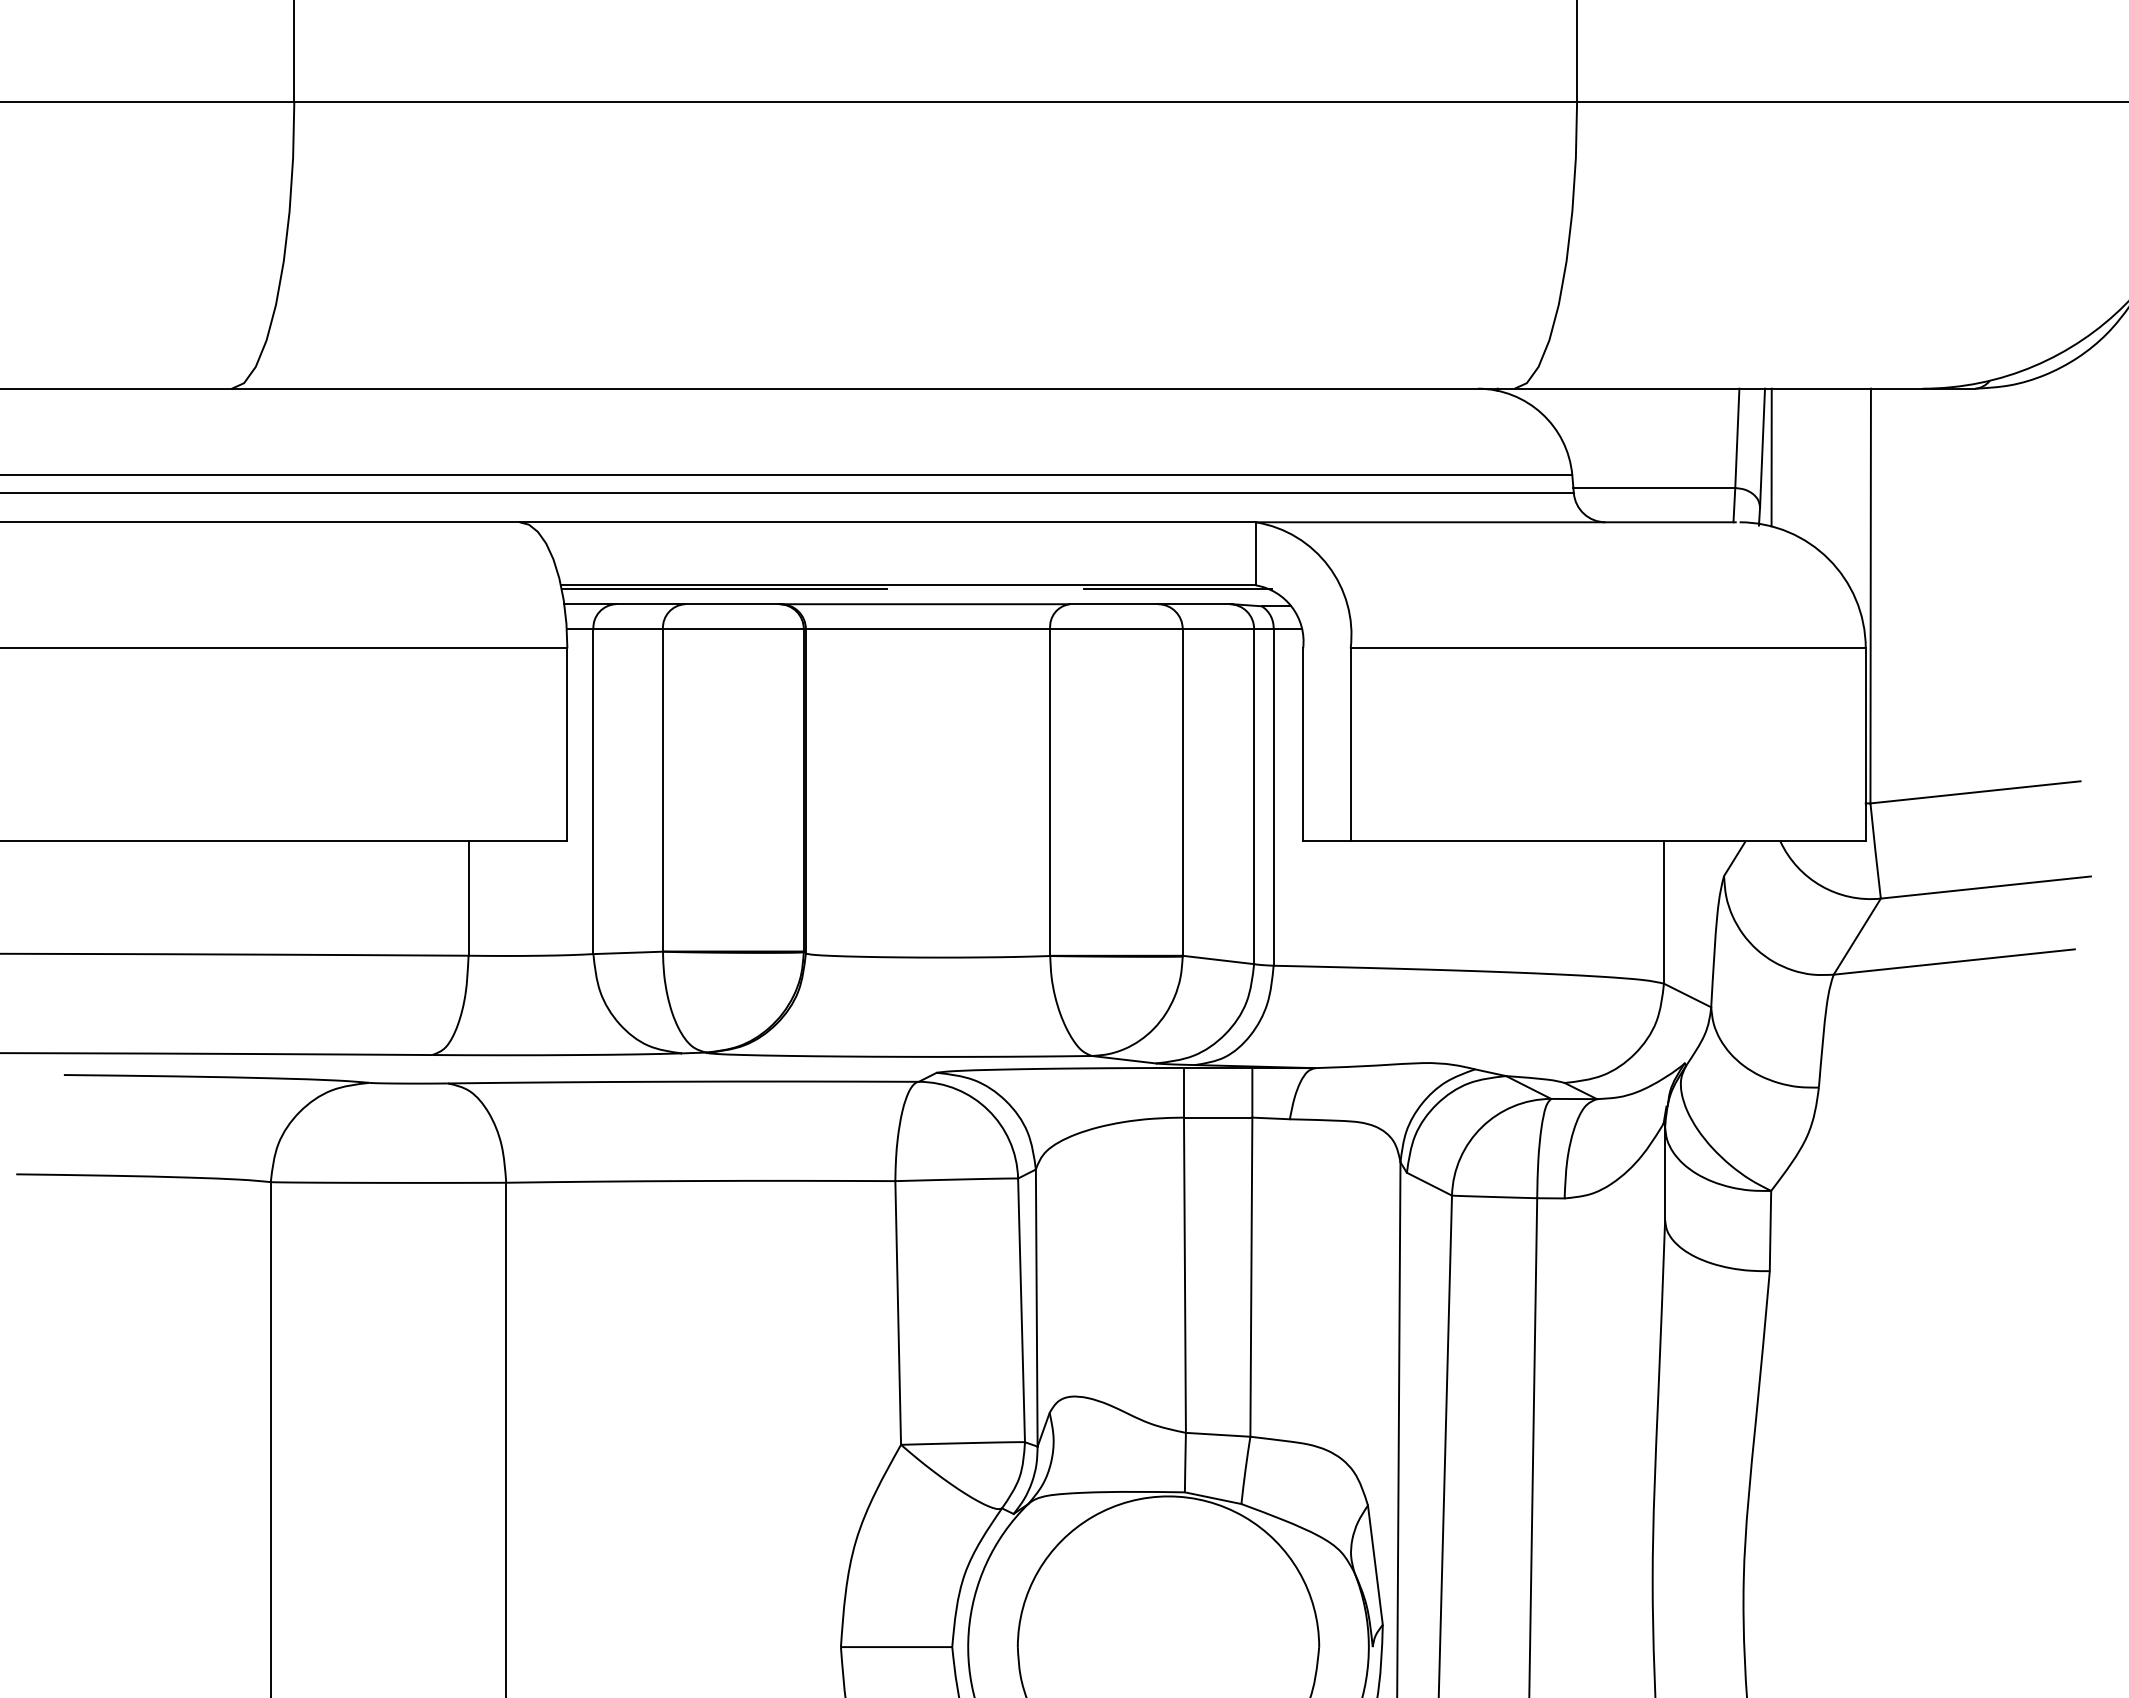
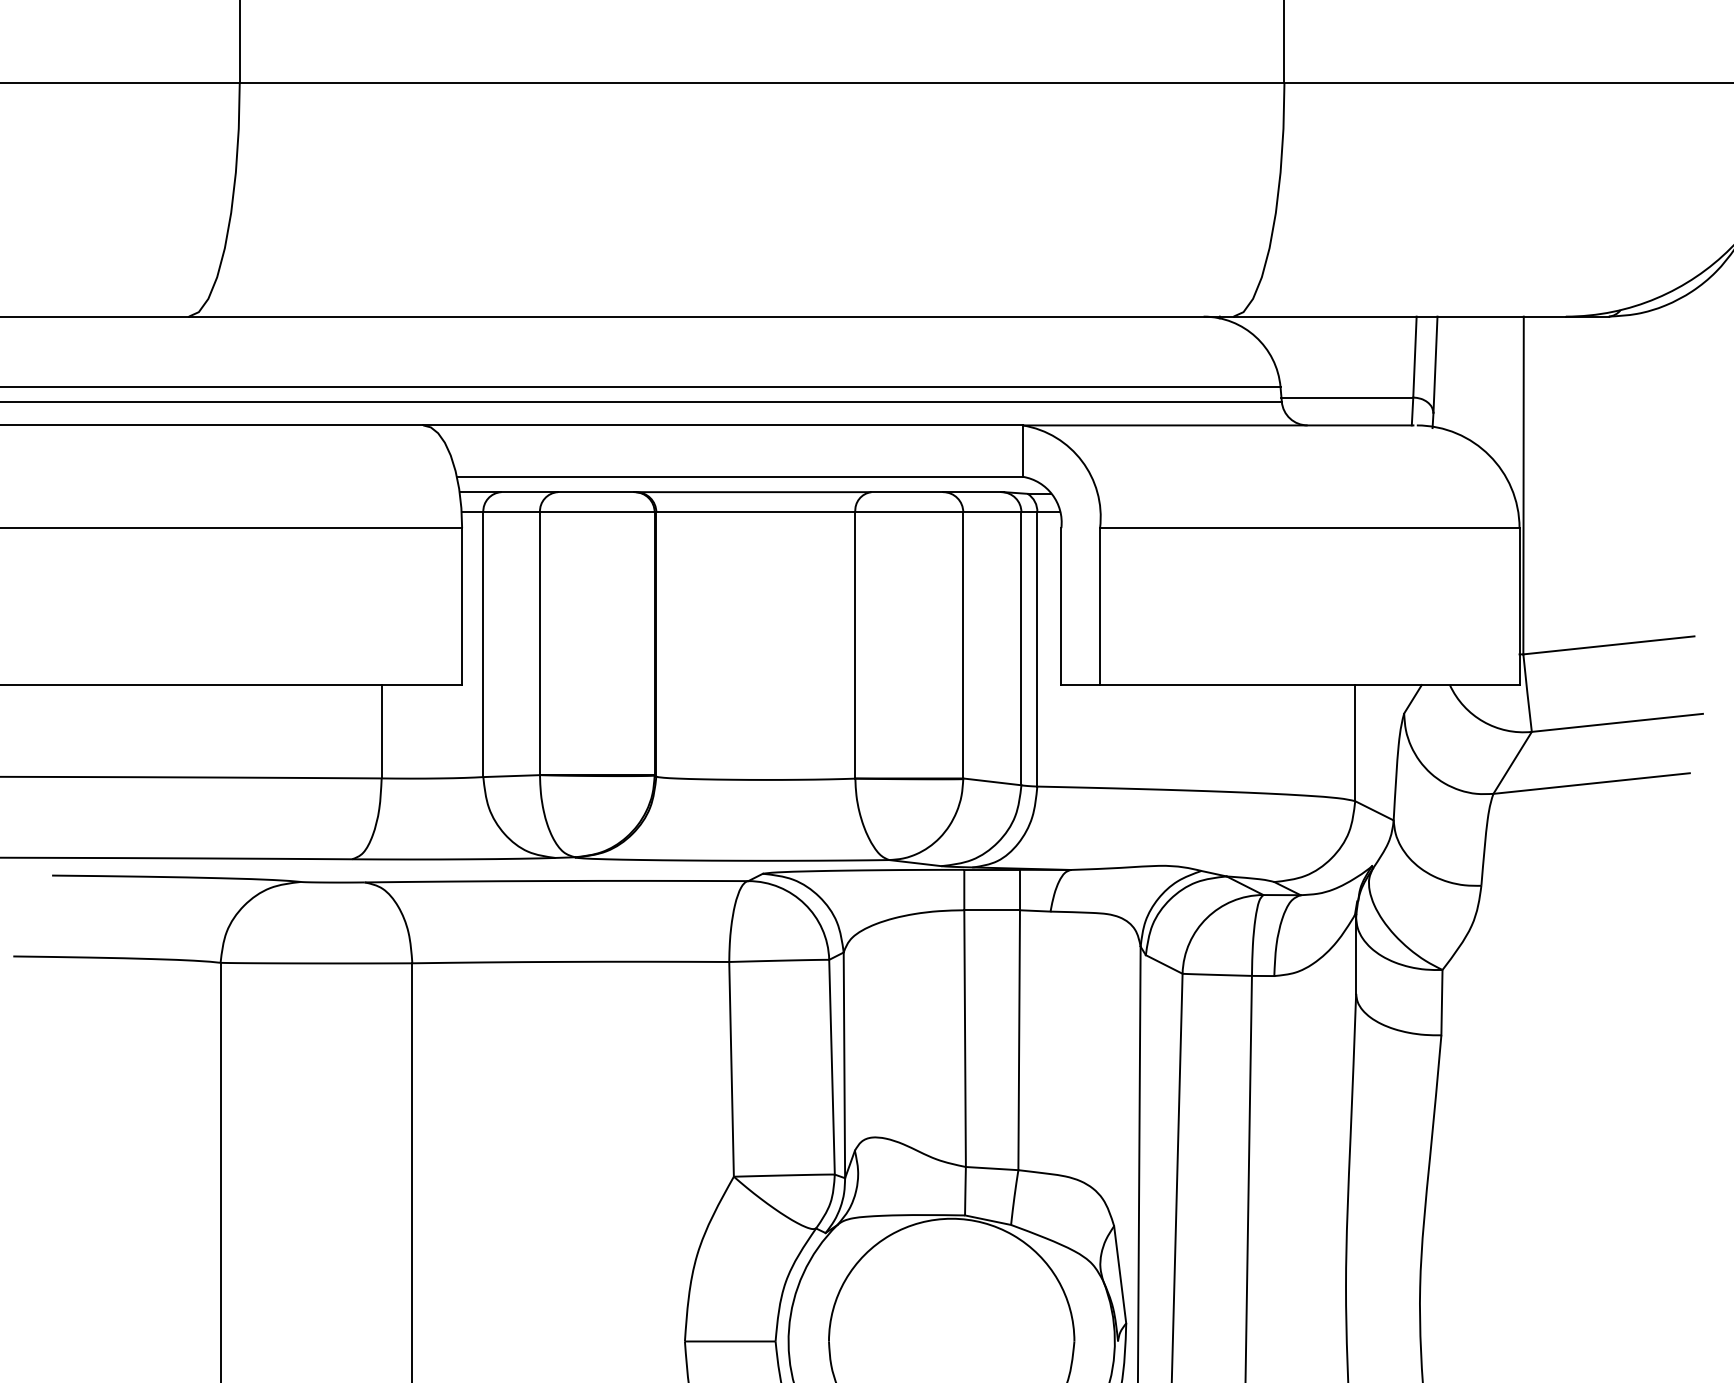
line: (1771, 457) -> (1442, 372), removed
line: (724, 589) -> (590, 480), removed
line: (1178, 589) -> (959, 480), removed

